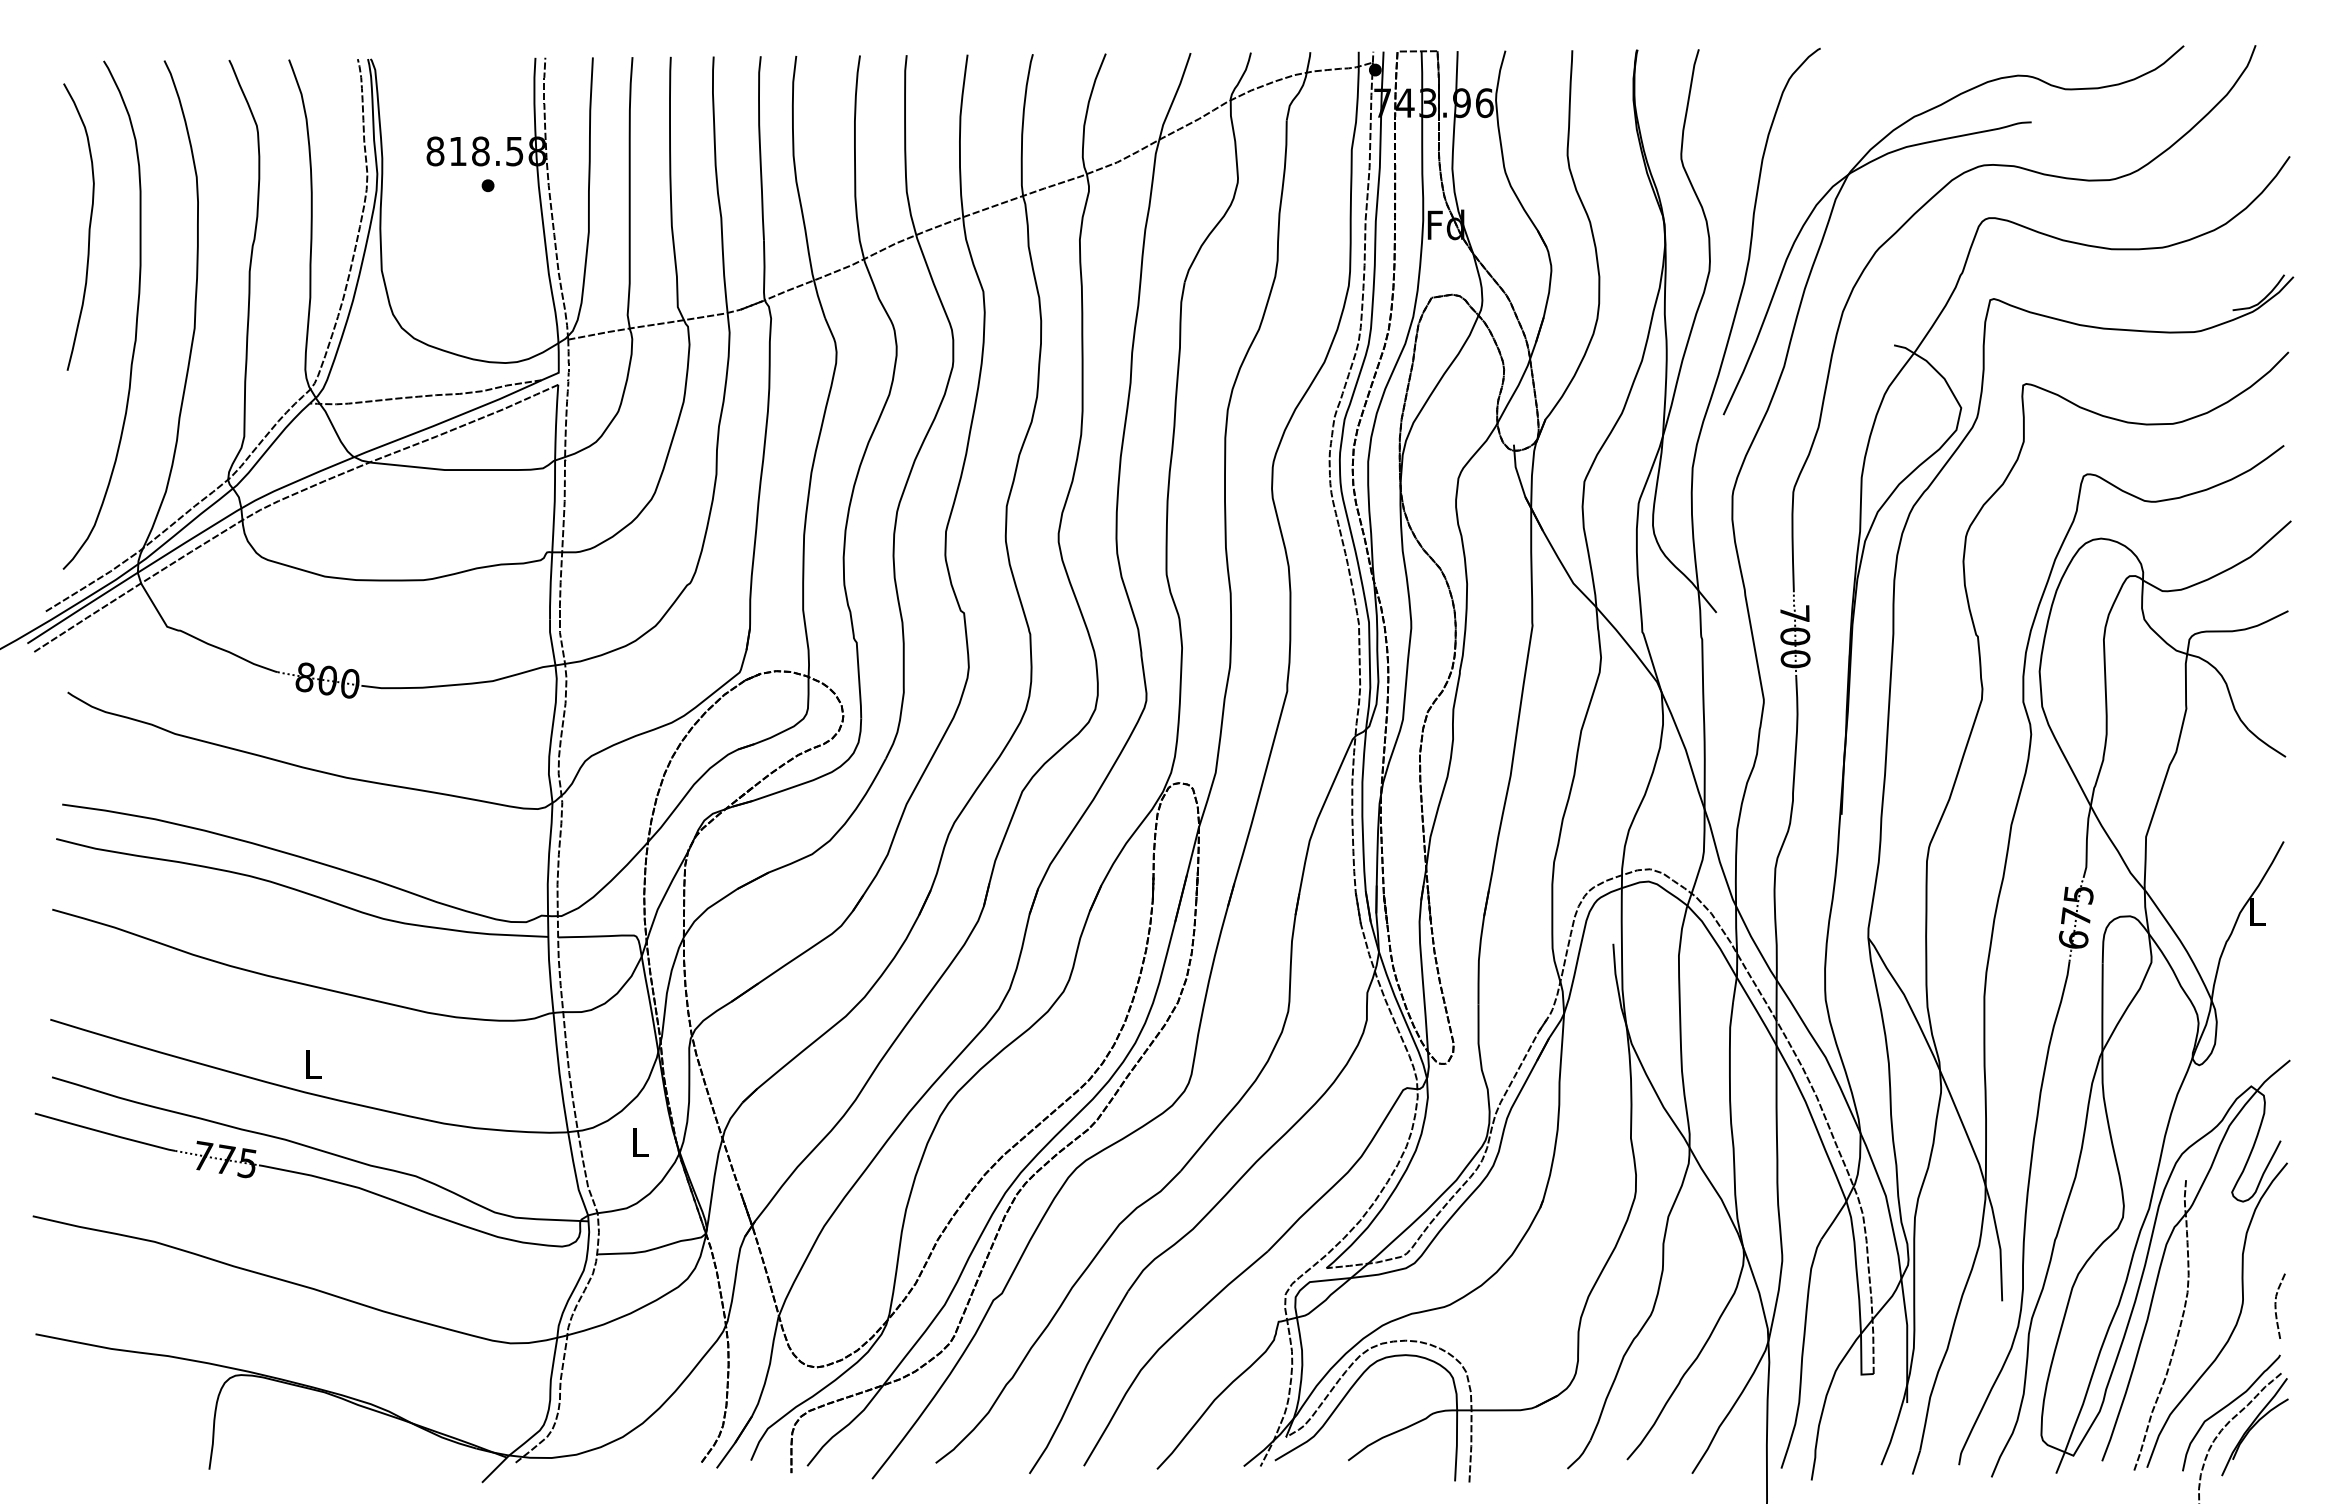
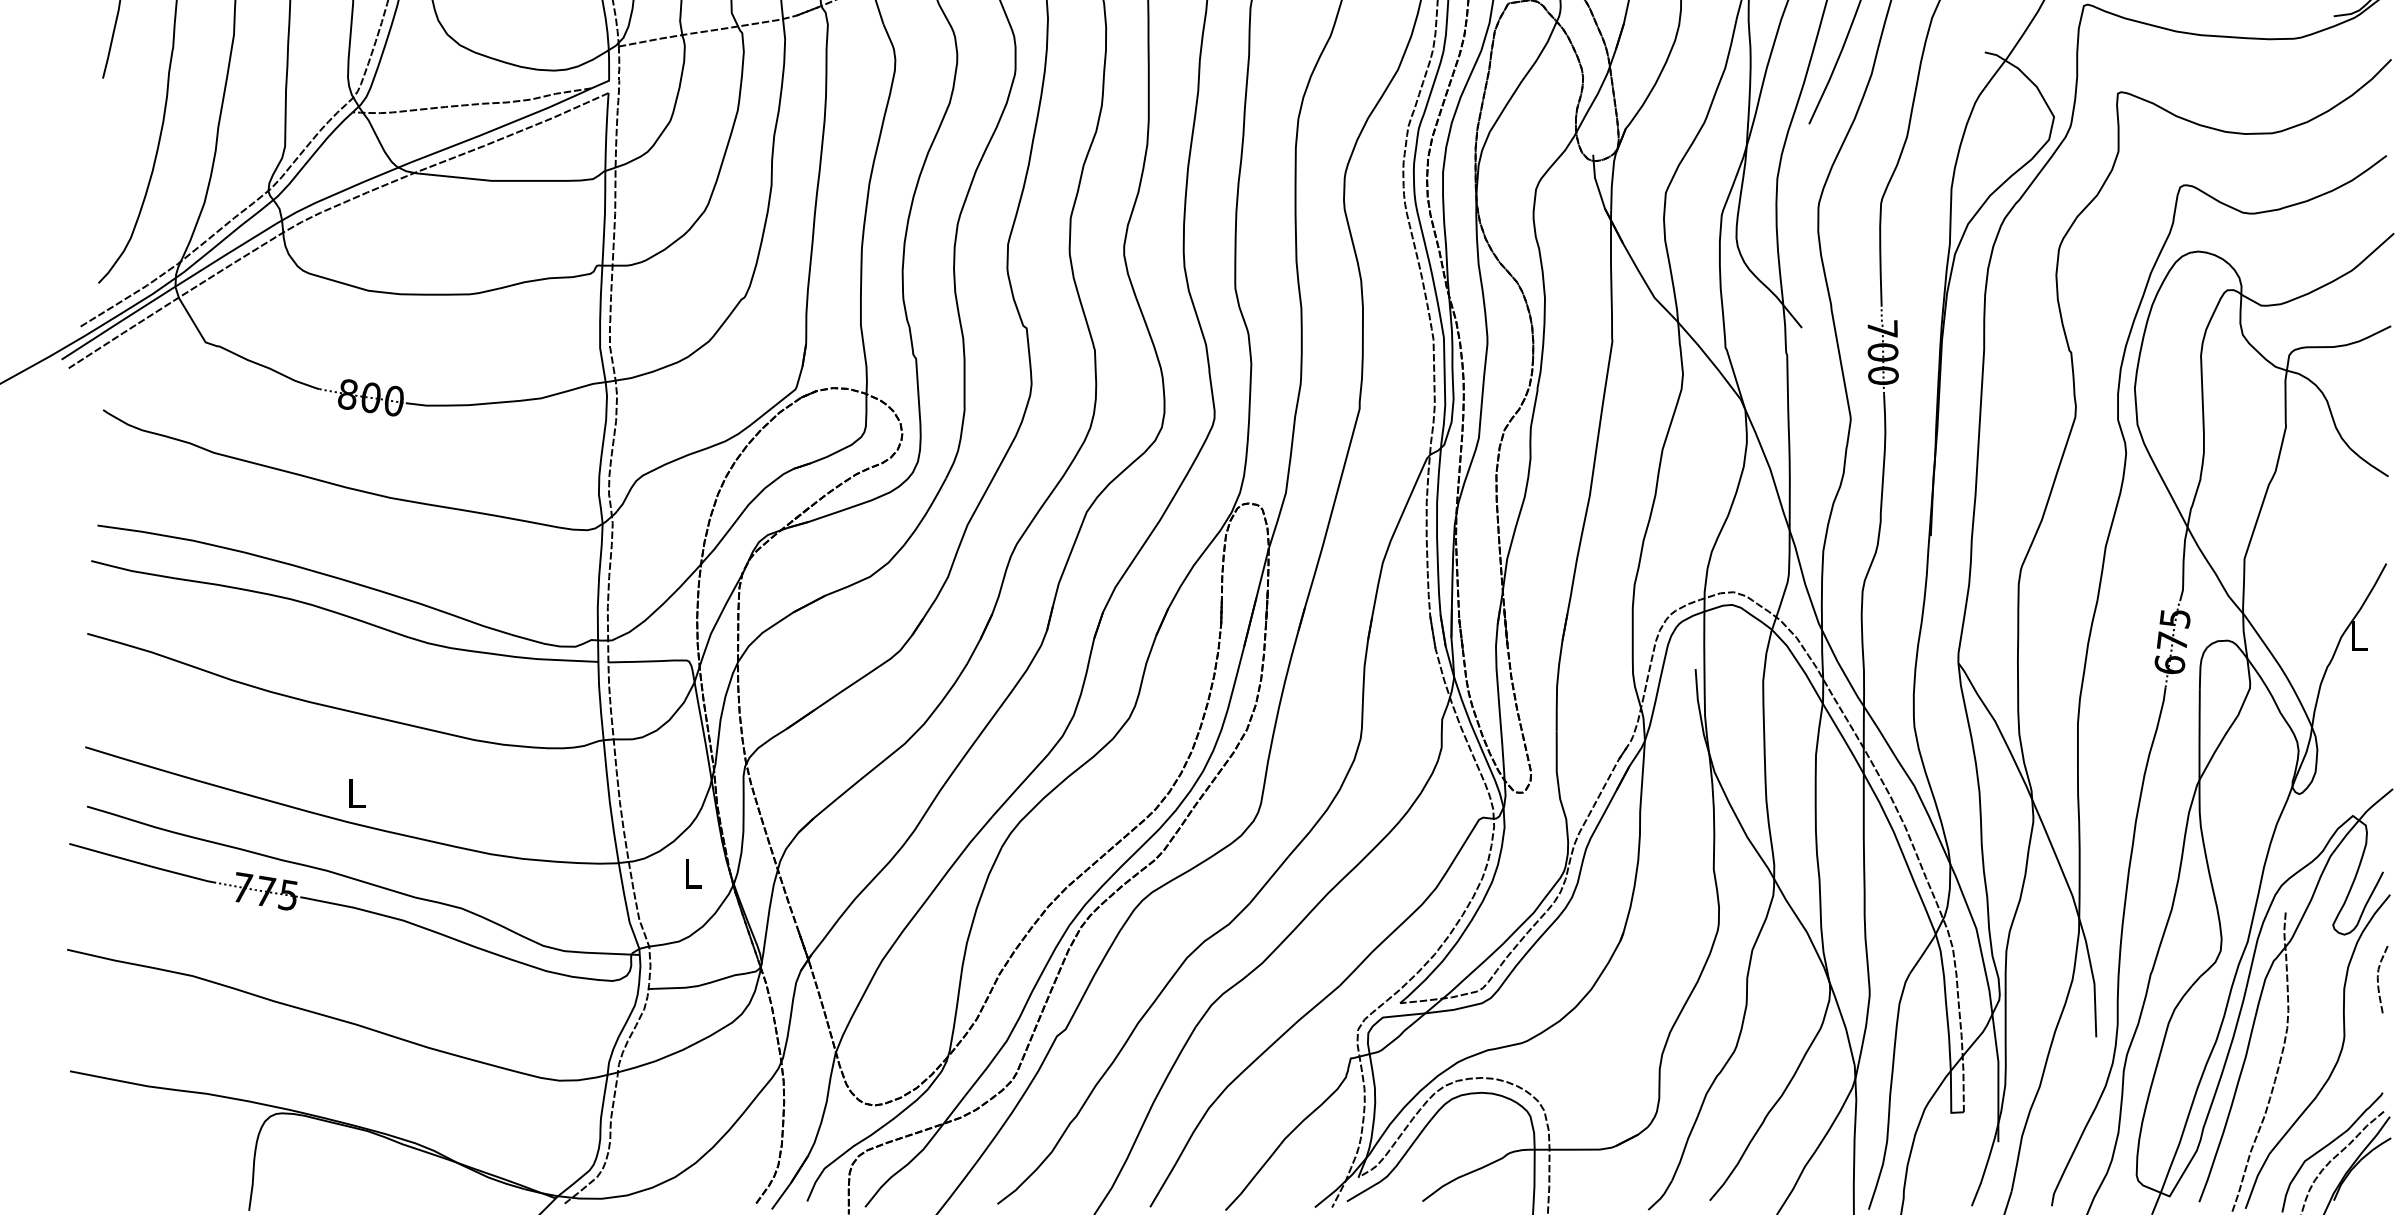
curve: (2276, 1305) -> (2378, 978), moved

